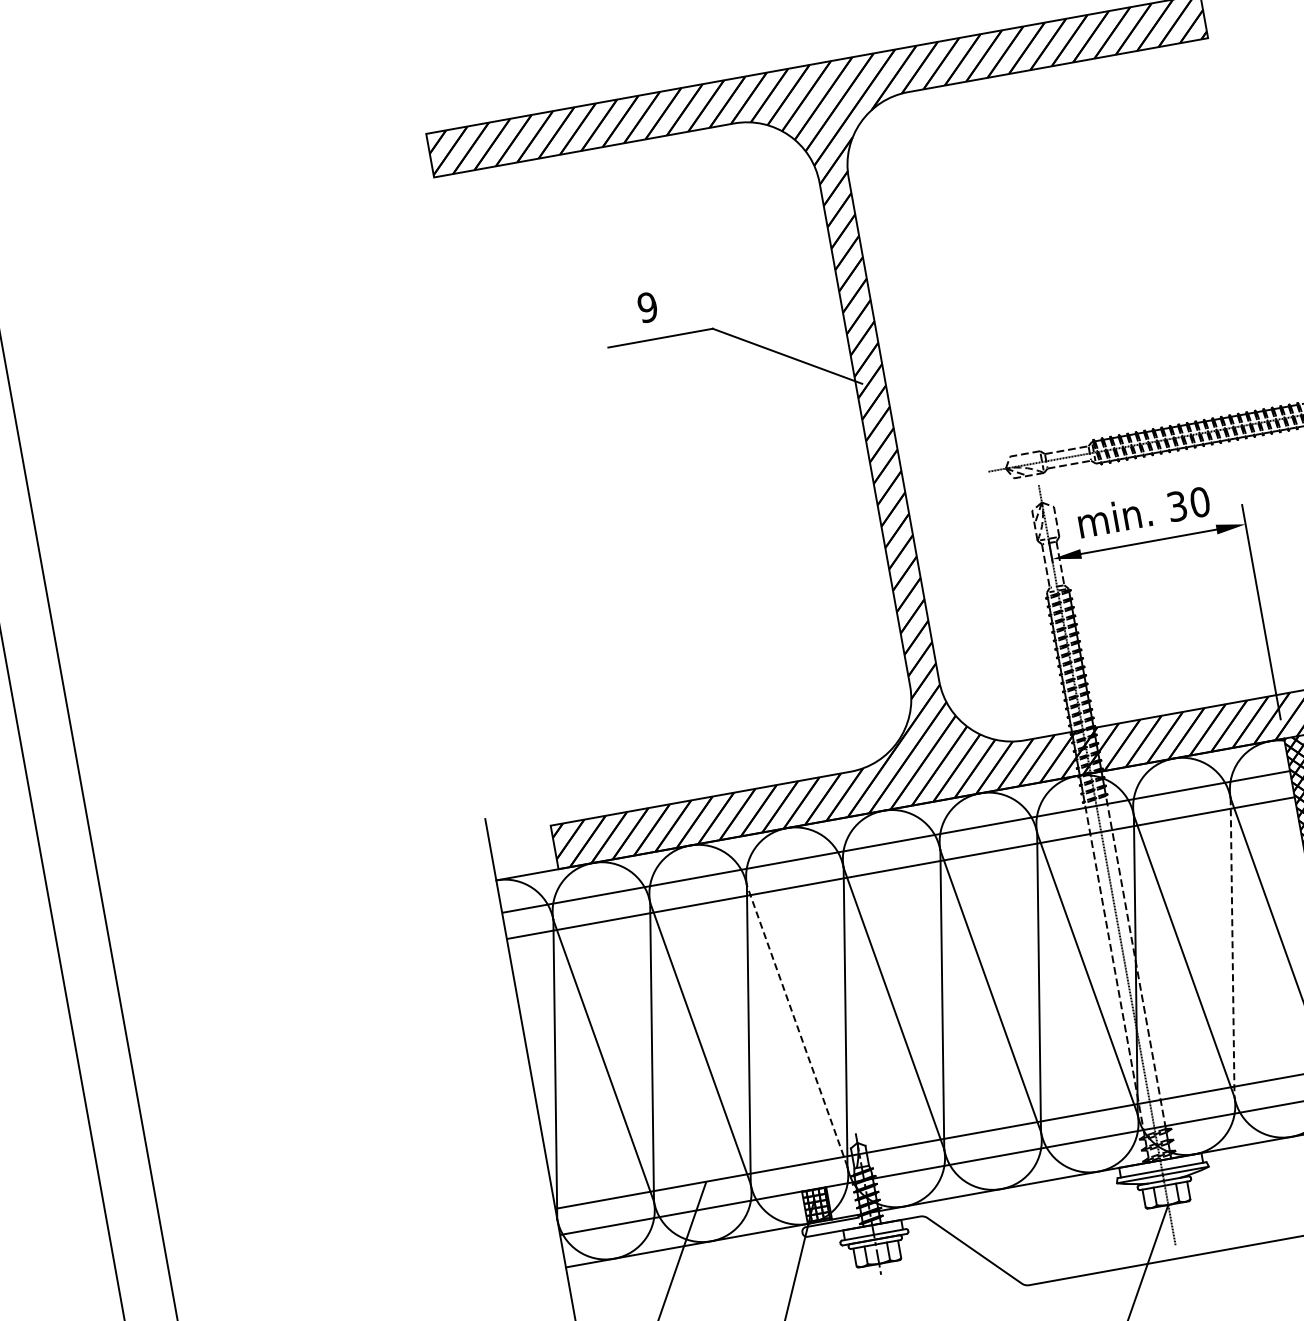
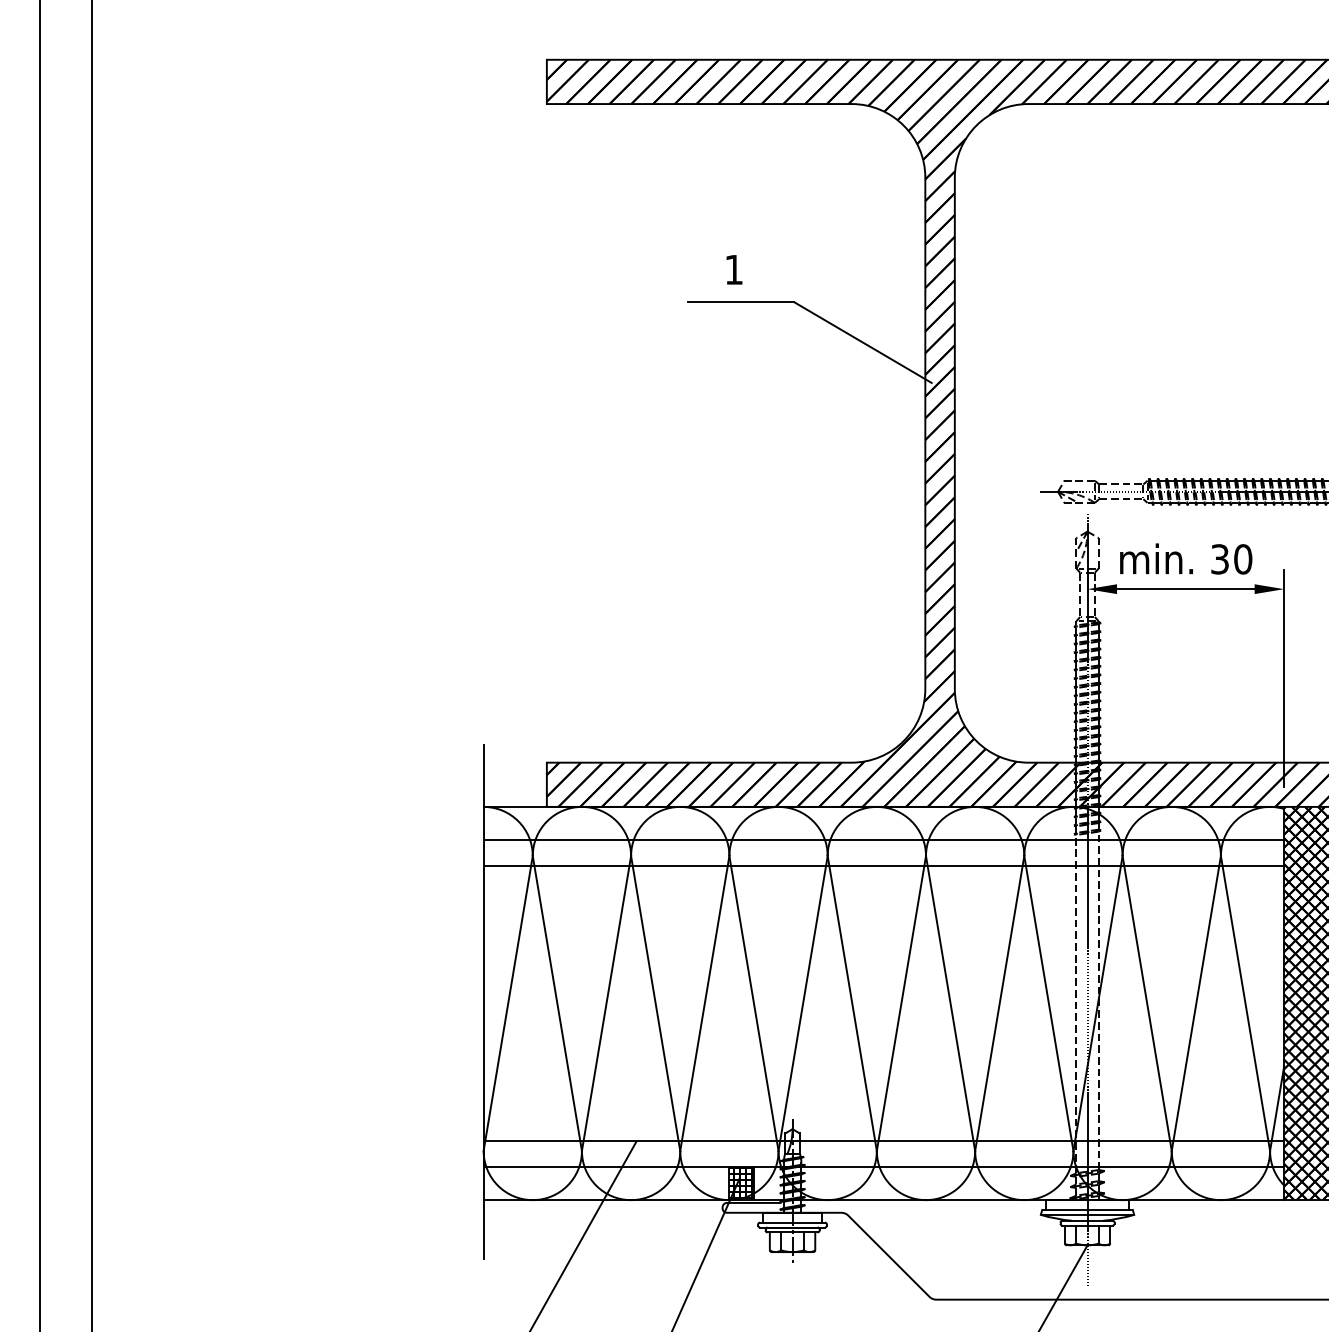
text: (648, 307) -> (734, 269), 9 -> 1
line: (1232, 948) -> (1196, 1004), dashed -> solid
line: (796, 1026) -> (753, 1003), dashed -> solid

